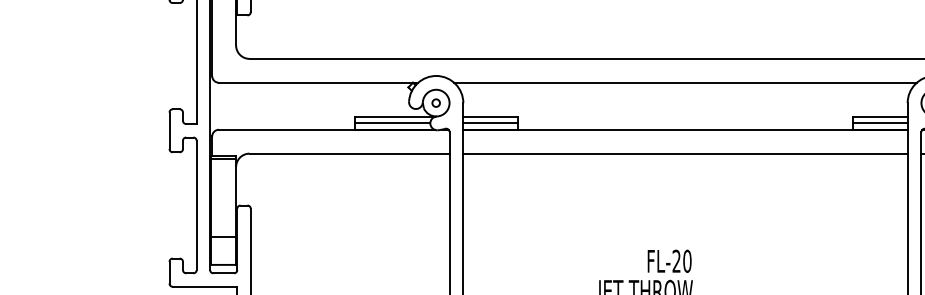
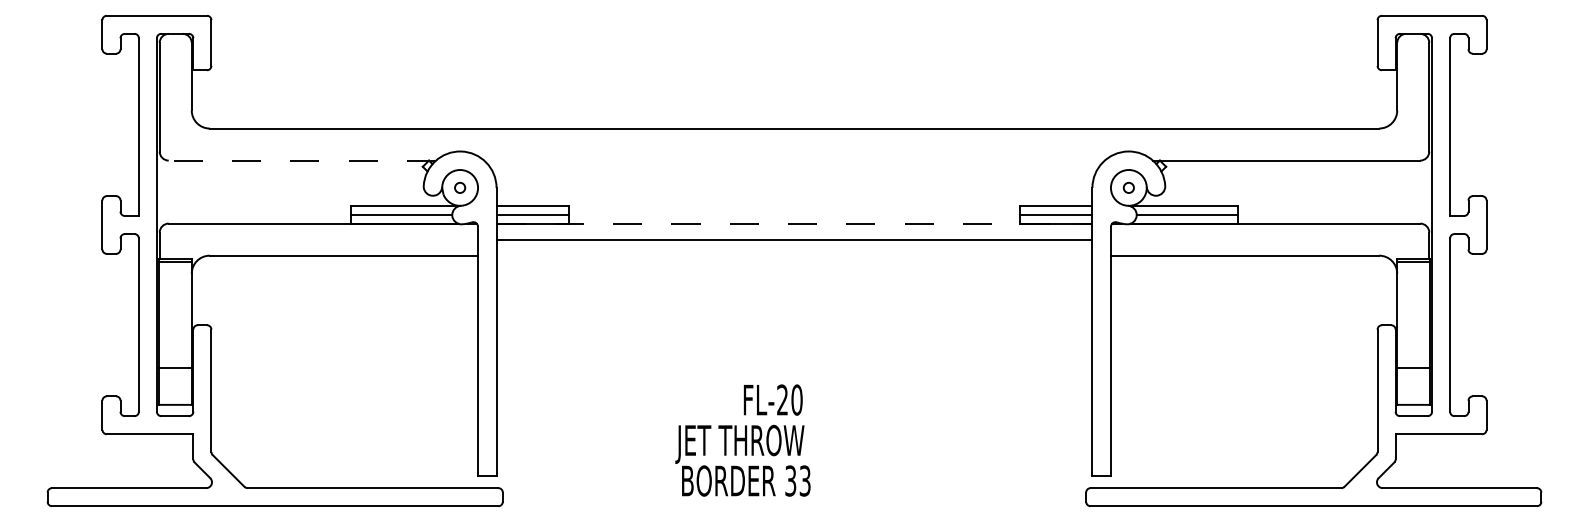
line: (318, 82) -> (302, 160), solid -> dashed
line: (685, 82) -> (794, 160), removed
line: (685, 129) -> (794, 223), solid -> dashed
line: (685, 153) -> (794, 239), moved

